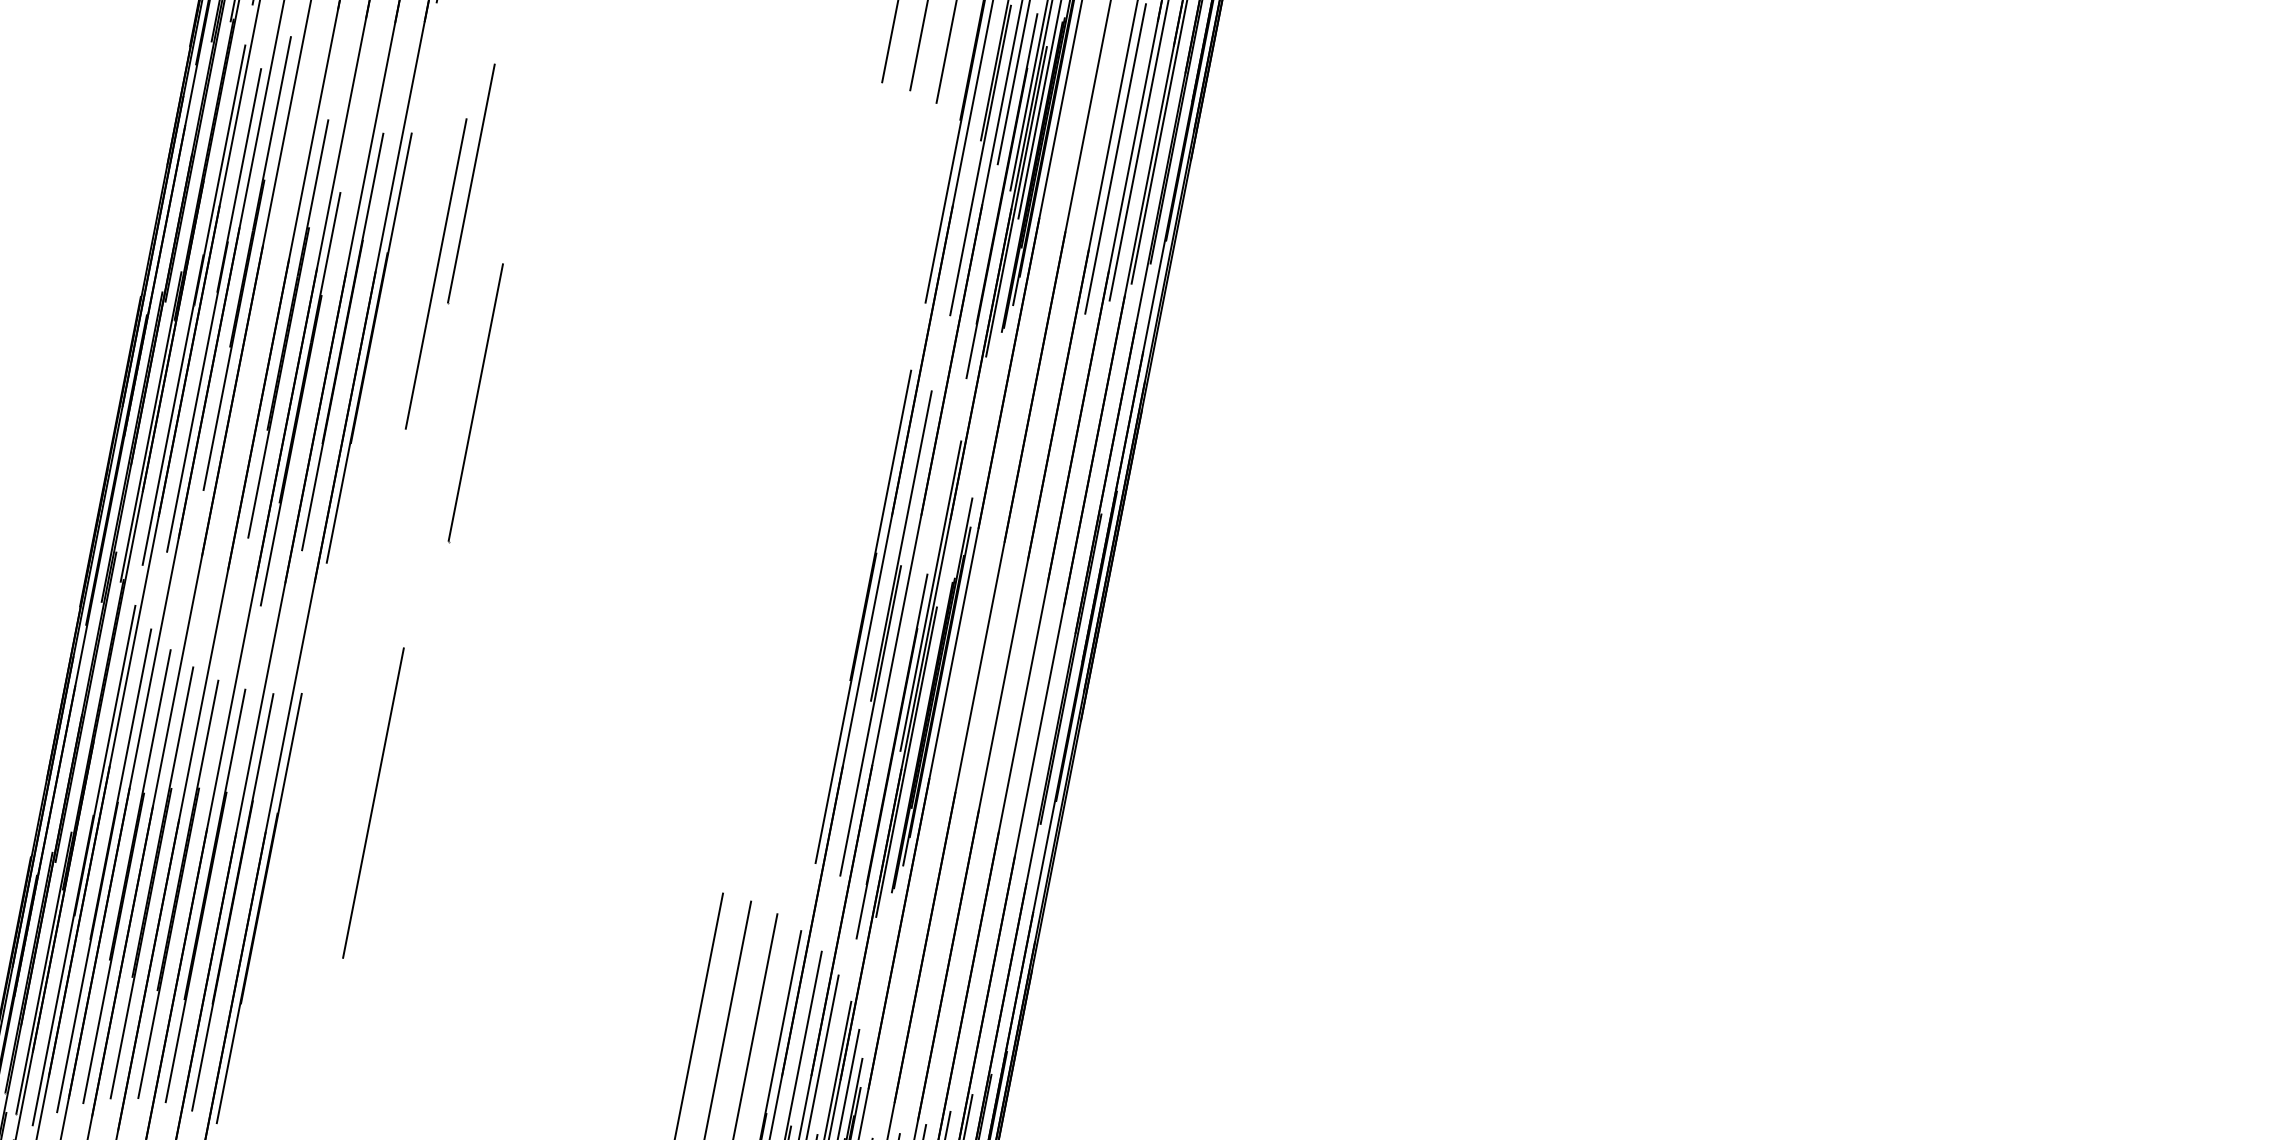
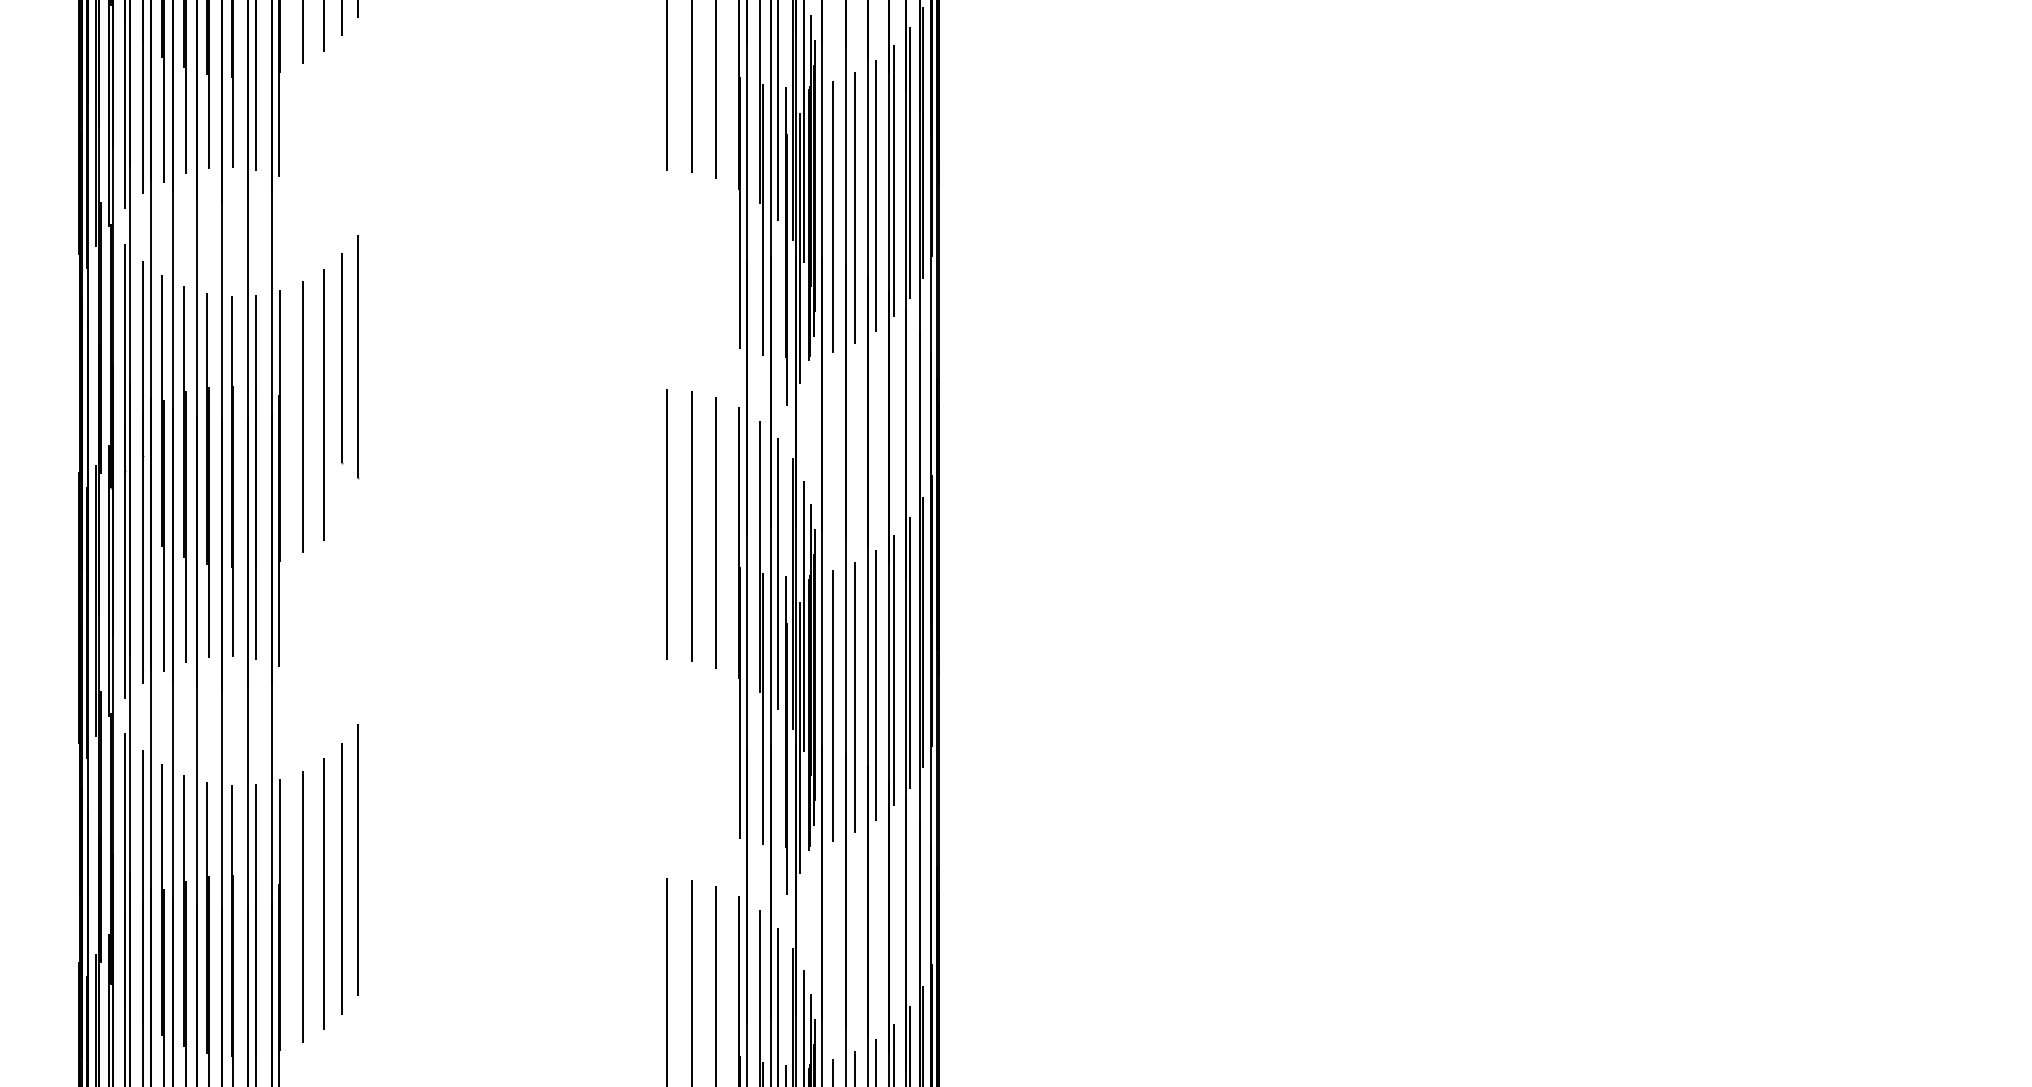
line: (1089, 168) -> (855, 208), added
line: (1062, 172) -> (833, 216), added
line: (471, 184) -> (342, 358), moved
part: (246, 263) -> (162, 473), moved
line: (409, 282) -> (302, 416), added
part: (261, 322) -> (184, 474), added
line: (301, 399) -> (232, 476), moved
line: (476, 403) -> (358, 357), moved
line: (802, 487) -> (666, 524), added
line: (830, 495) -> (691, 526), added
line: (857, 508) -> (716, 532), added
line: (918, 570) -> (777, 574), added
line: (938, 624) -> (803, 616), added
line: (1051, 689) -> (909, 652), added
line: (1030, 706) -> (894, 670), added
line: (1005, 719) -> (875, 685), added
line: (979, 728) -> (855, 697), added
line: (952, 732) -> (833, 705), added
line: (351, 820) -> (342, 878), added
line: (326, 834) -> (323, 894), added
line: (299, 843) -> (302, 906), added

